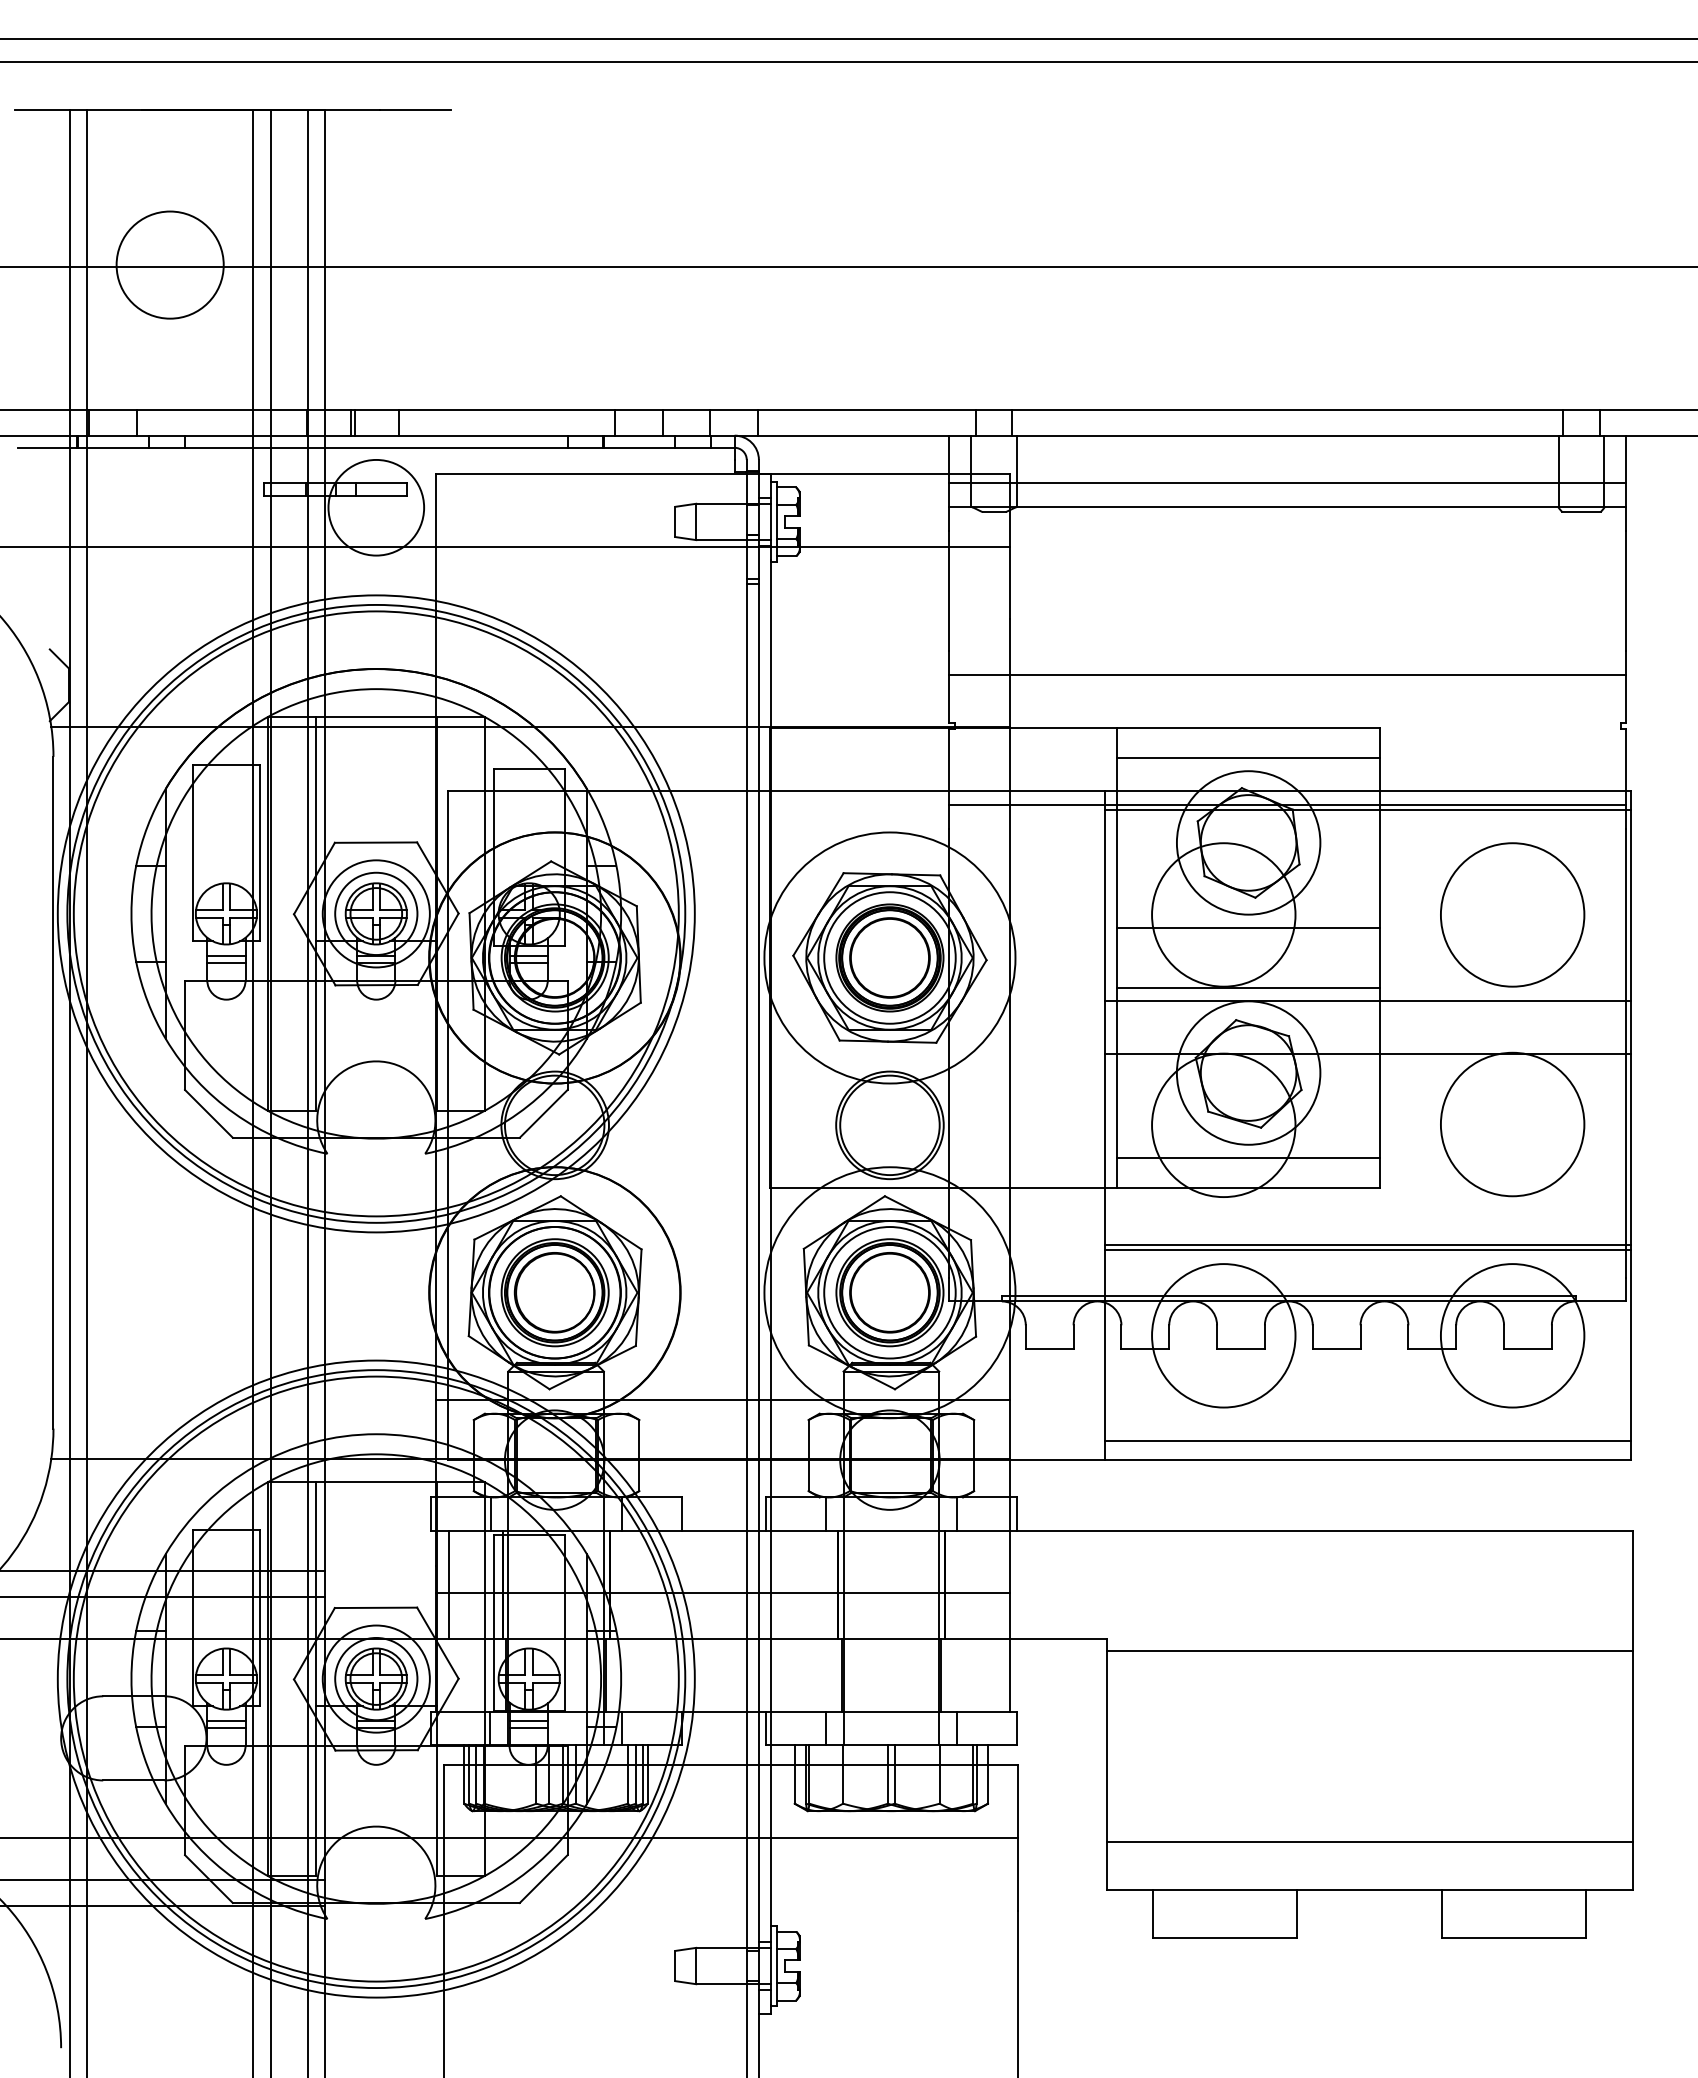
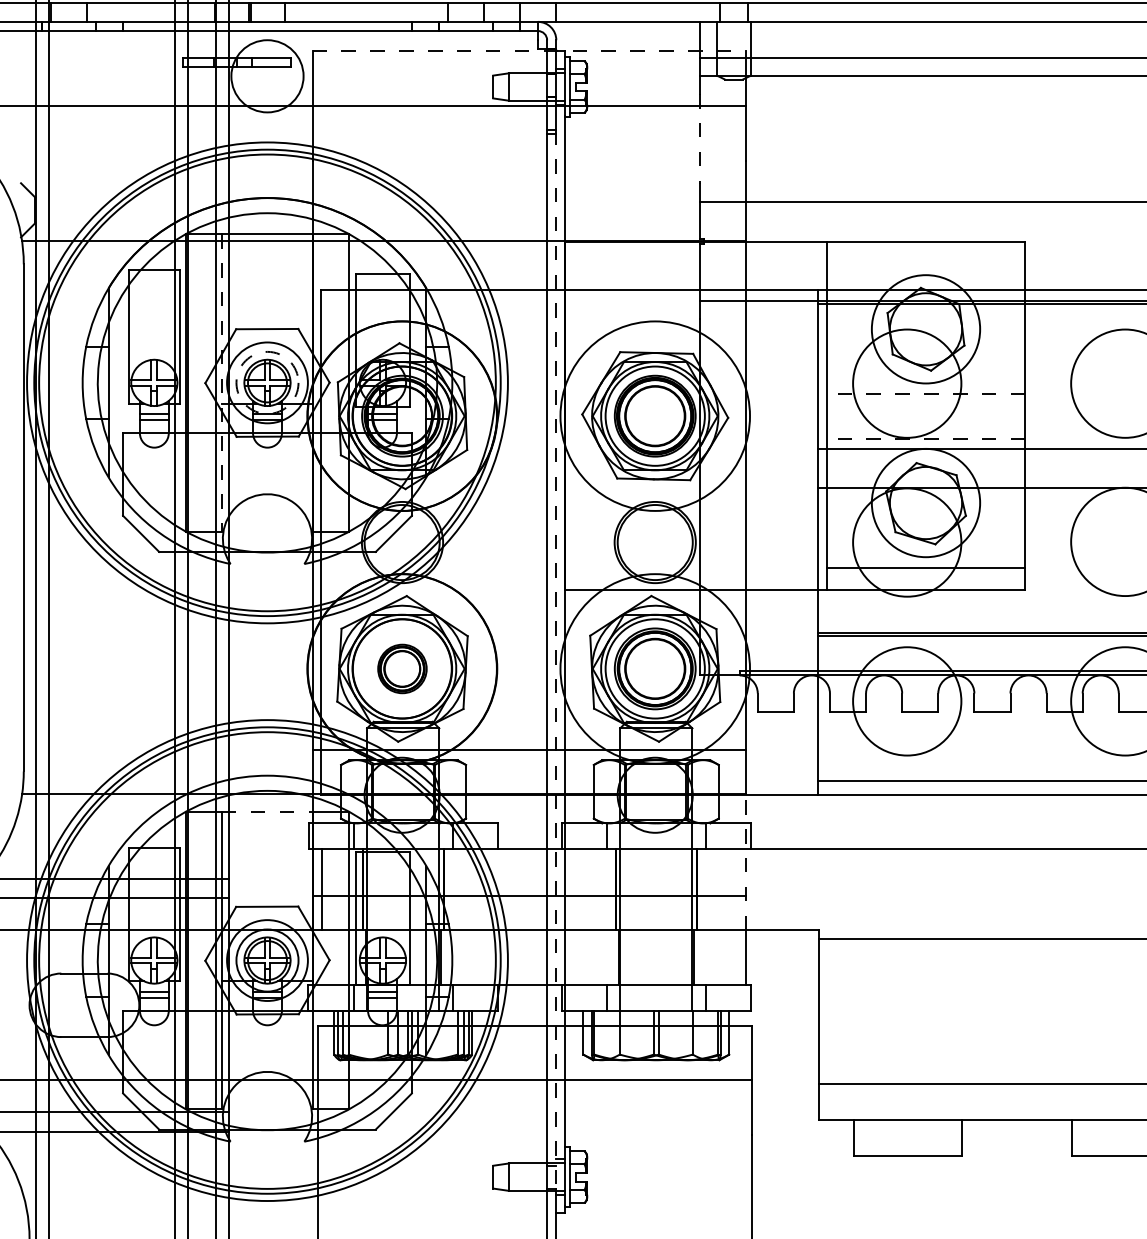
line: (723, 474) -> (529, 51), solid -> dashed
line: (949, 591) -> (700, 139), solid -> dashed
line: (1248, 757) -> (925, 264), removed
line: (315, 913) -> (221, 382), solid -> dashed
circle: (376, 913) -> (267, 382), solid -> dashed
line: (1248, 928) -> (925, 393), solid -> dashed
line: (1248, 987) -> (925, 438), solid -> dashed
line: (758, 1280) -> (556, 659), solid -> dashed
part: (554, 1292) -> (402, 668), size x0.6
line: (376, 1482) -> (267, 812), solid -> dashed
line: (1009, 1548) -> (745, 861), solid -> dashed

